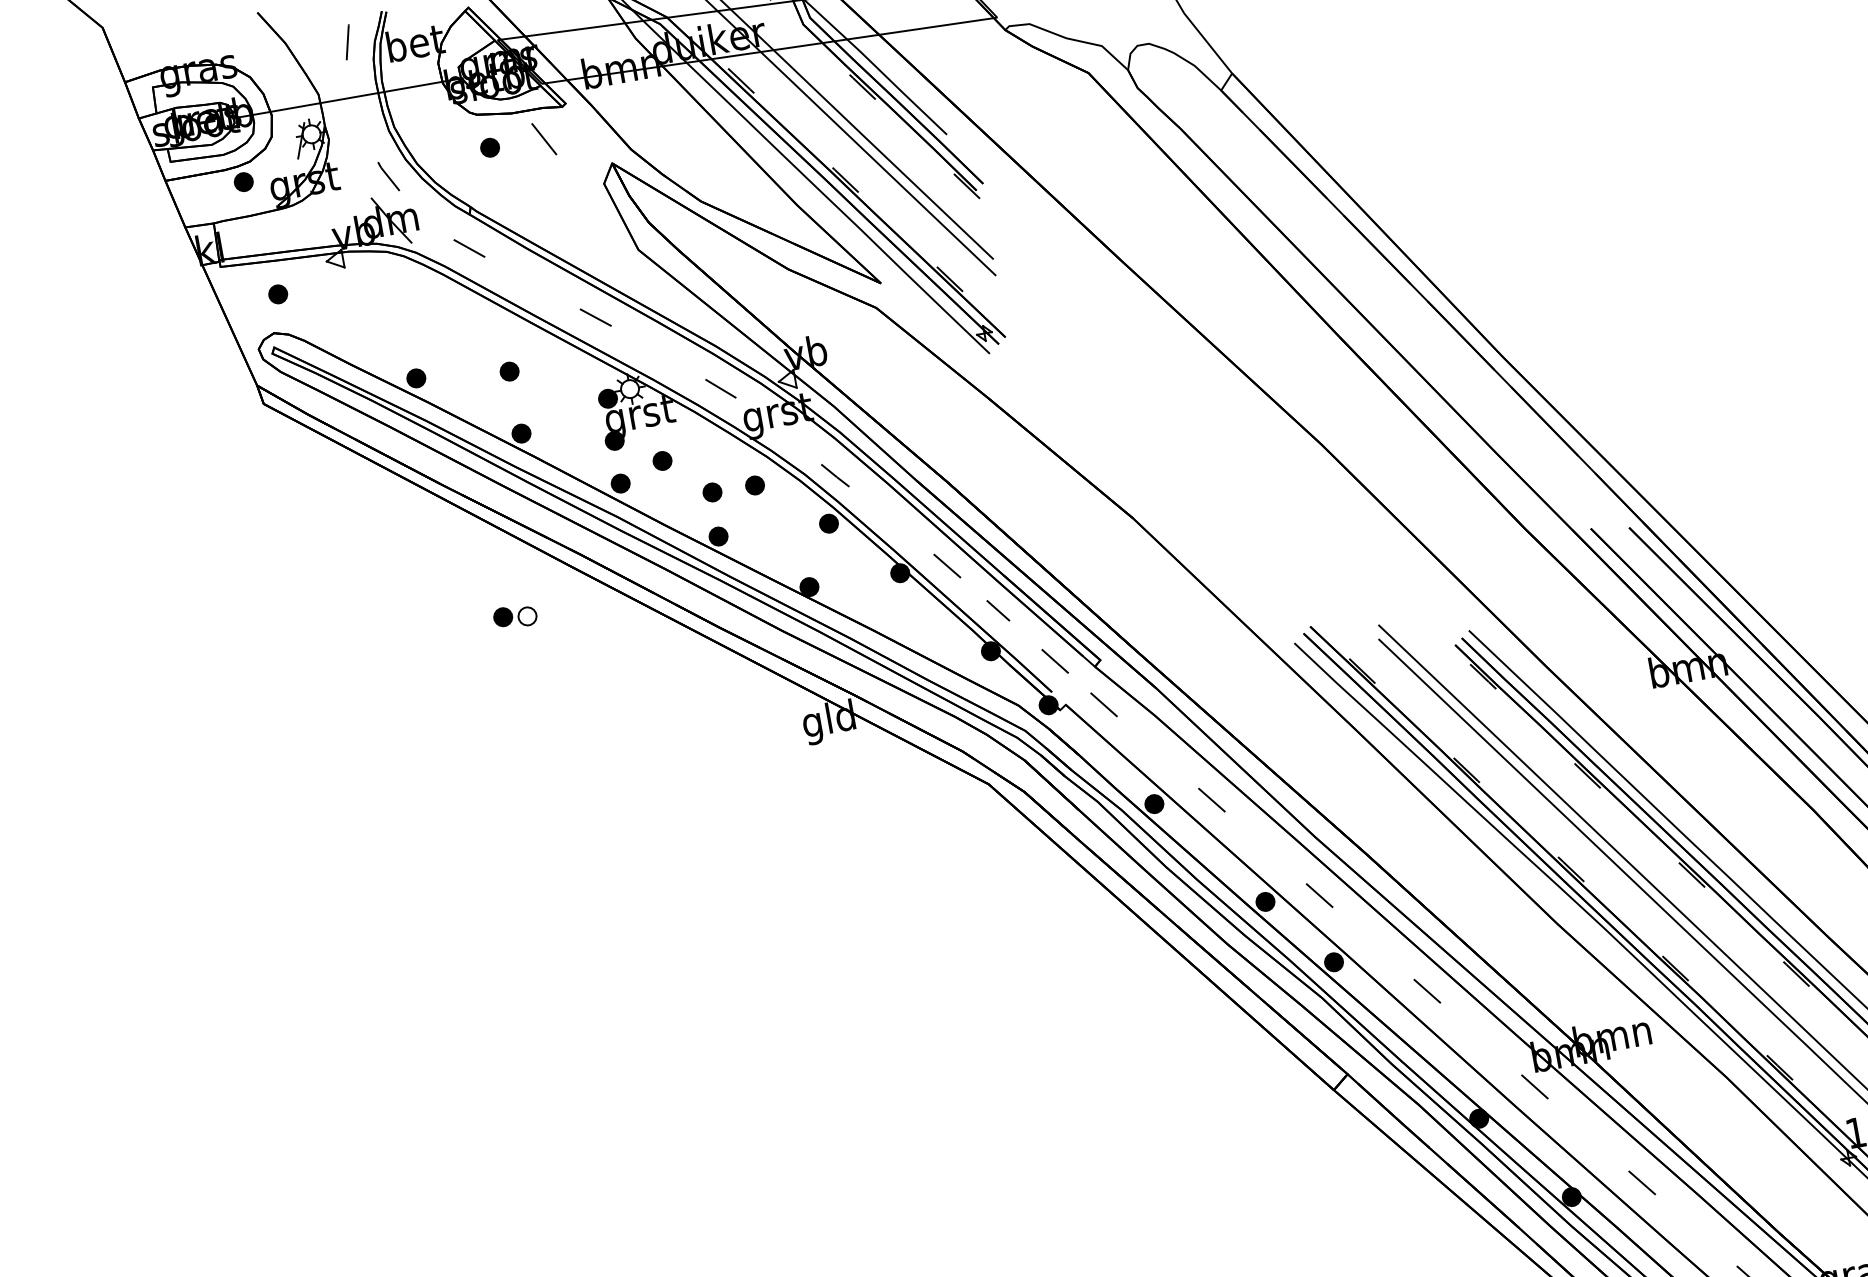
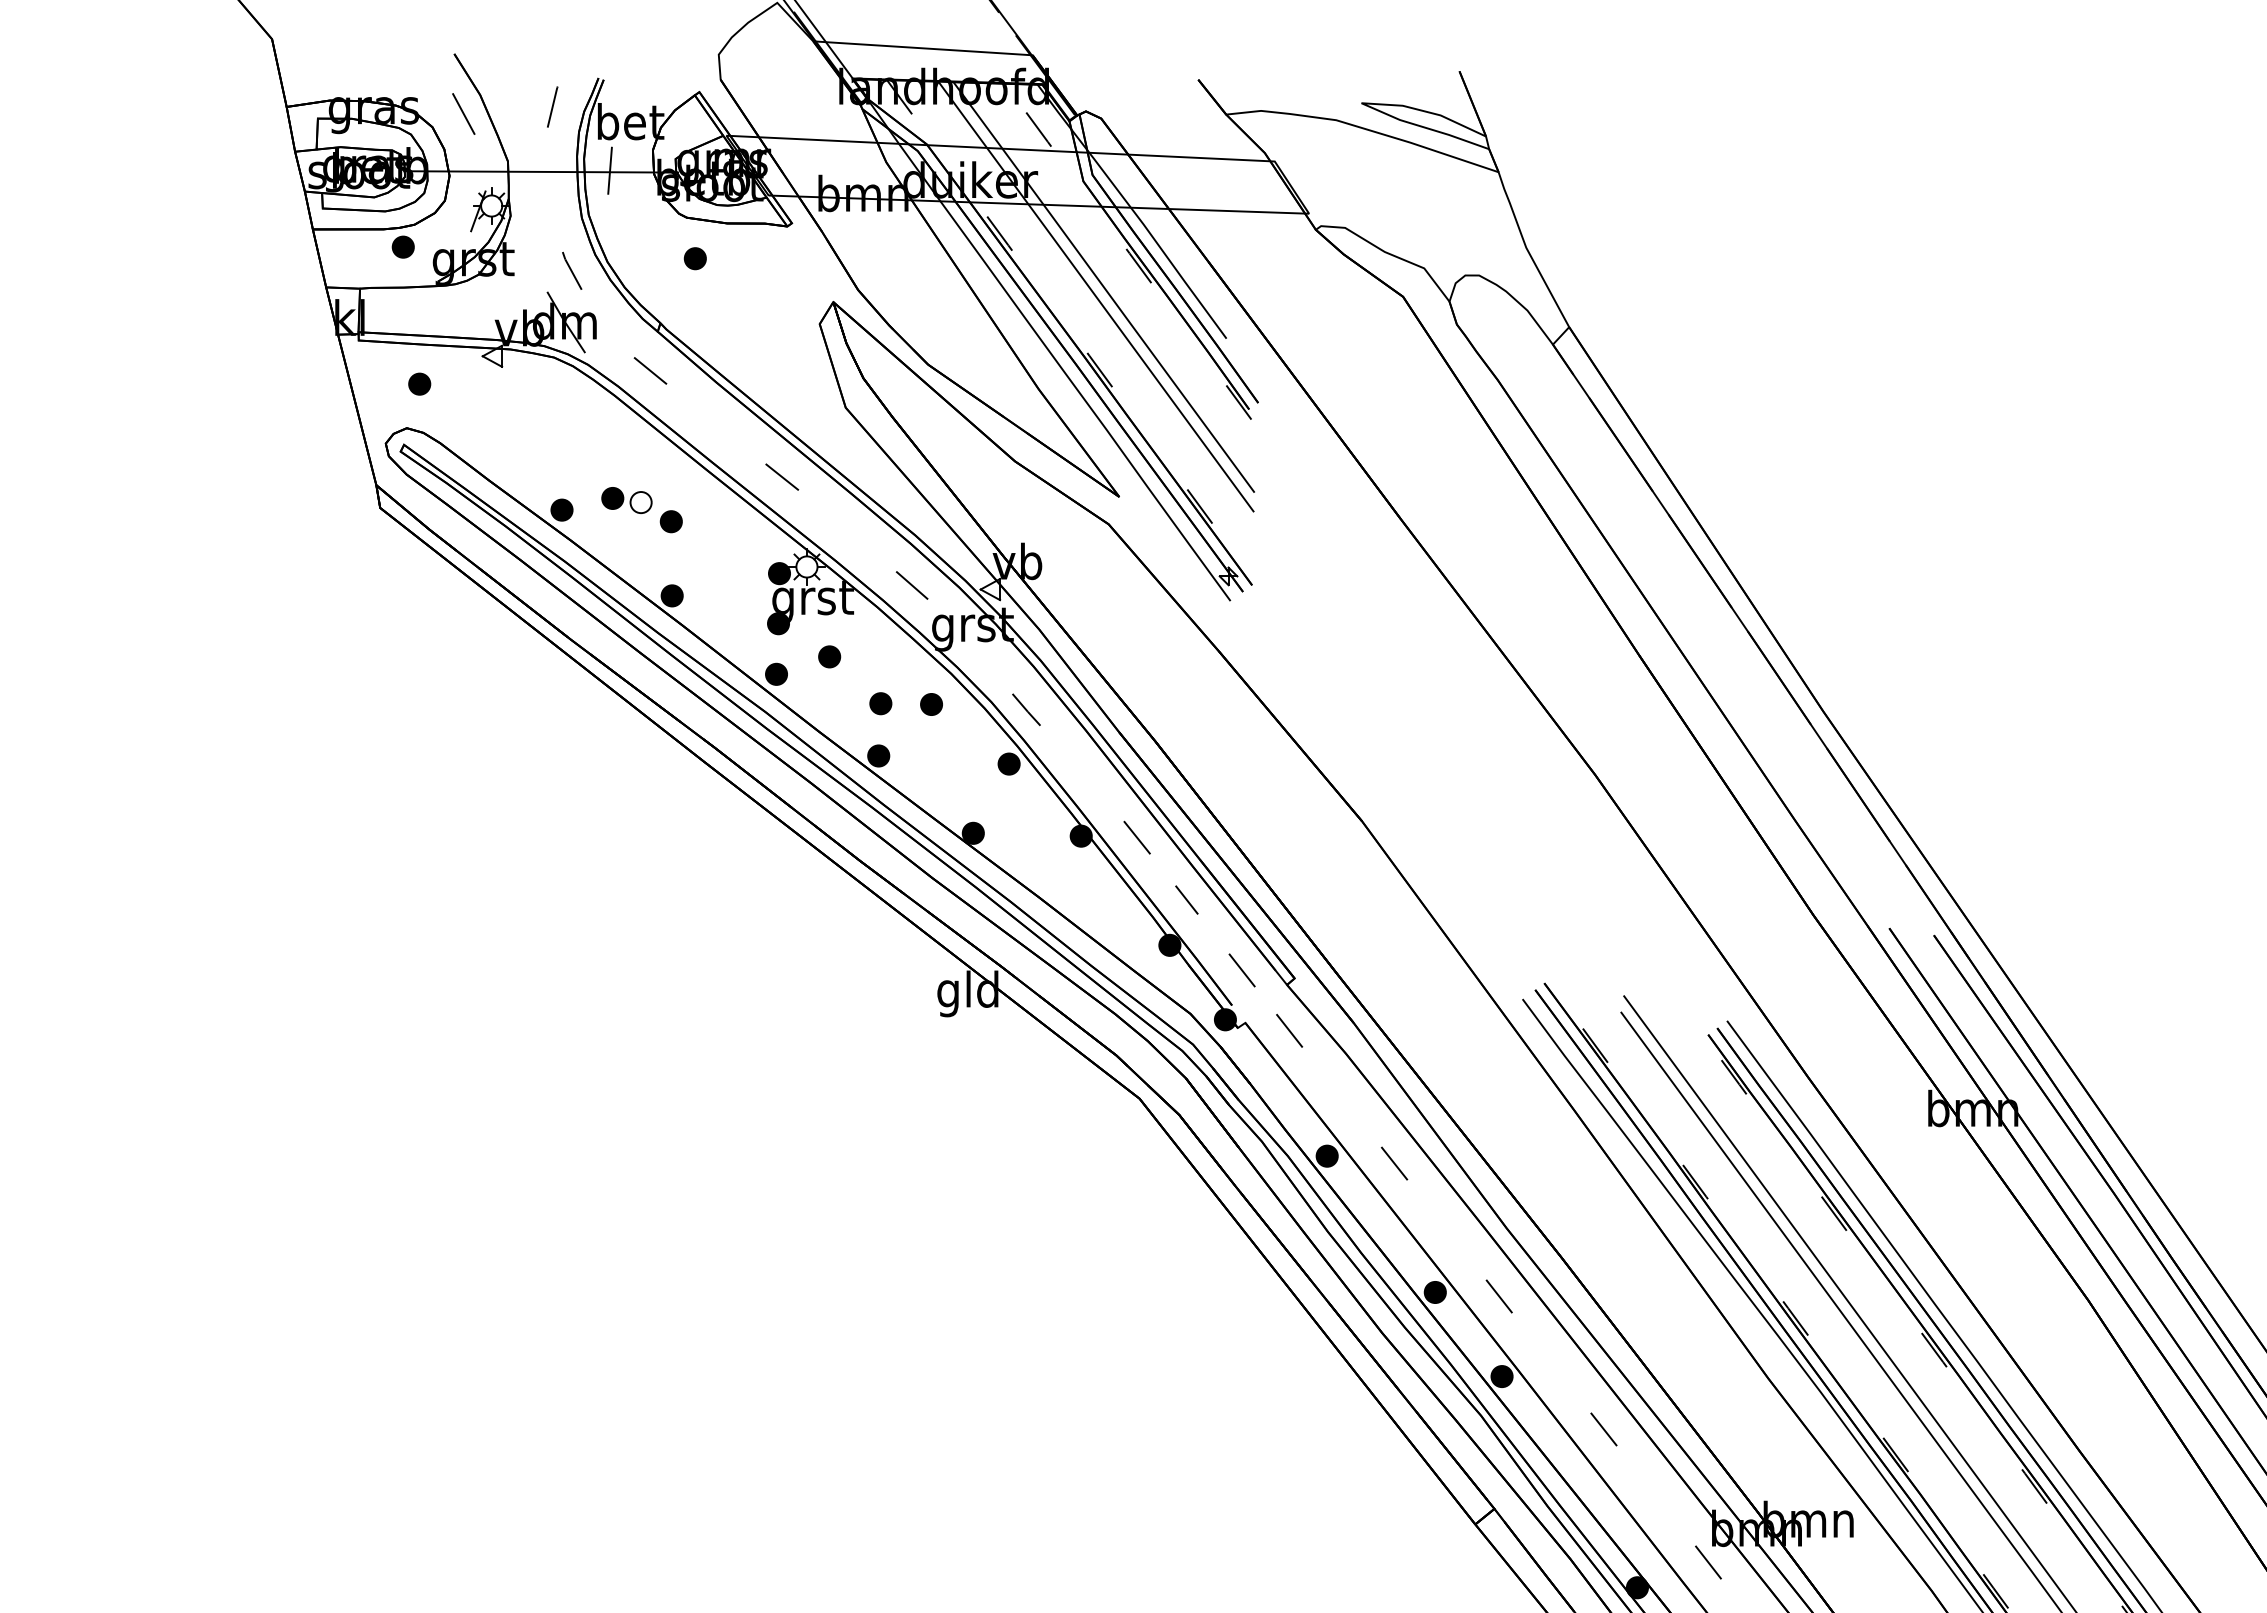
line: (404, 86) -> (609, 170), added
line: (543, 138) -> (463, 113), moved
part: (514, 616) -> (626, 500), moved

